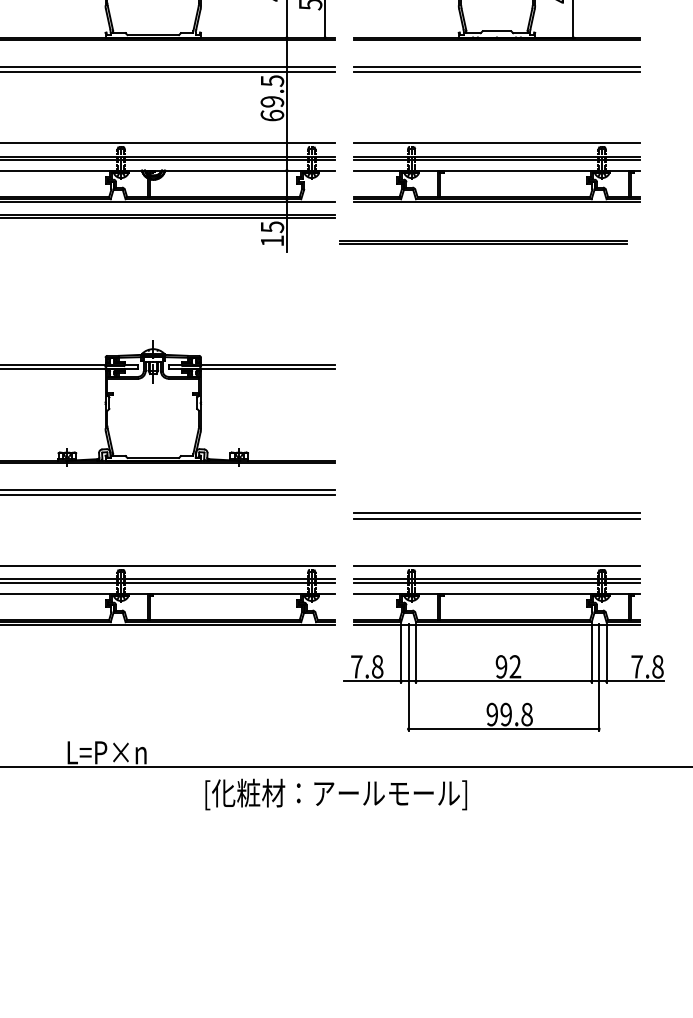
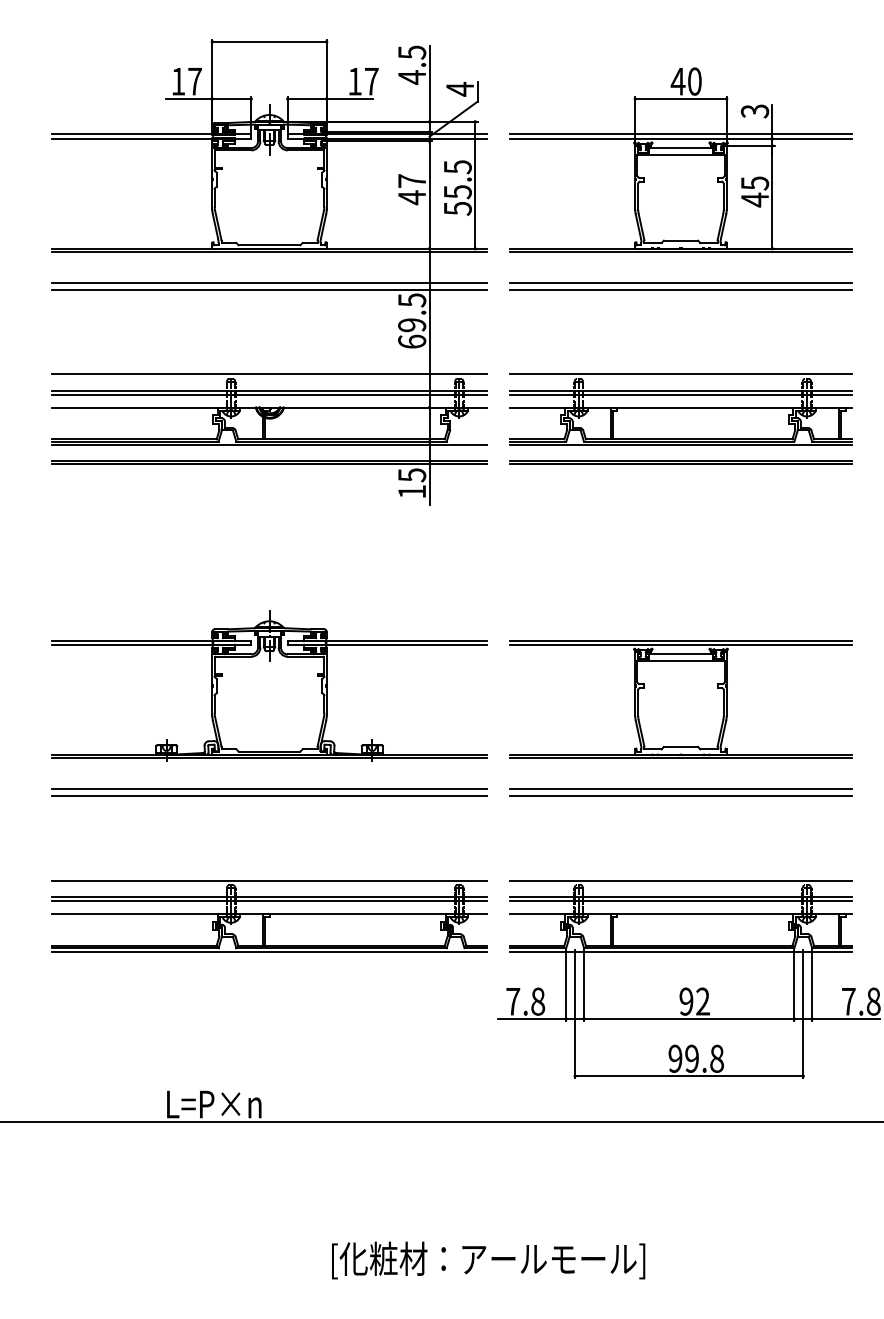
line: (483, 241) -> (680, 461), moved
part: (496, 414) -> (680, 699), added
part: (496, 515) -> (680, 792), moved
text: (336, 794) -> (488, 1260), moved

